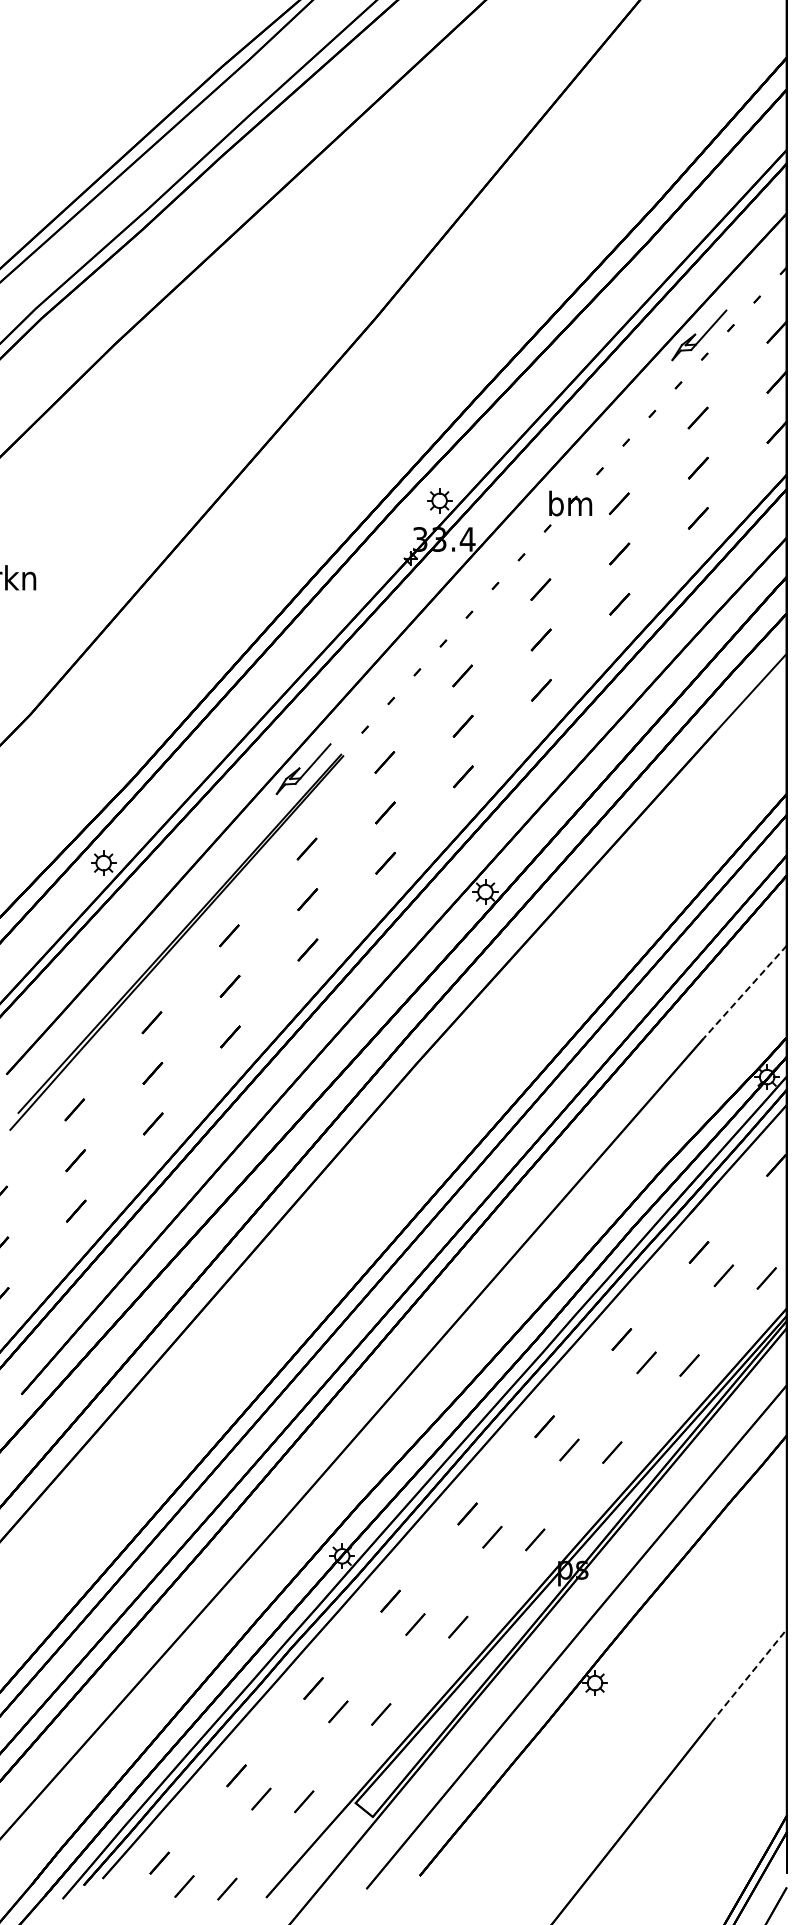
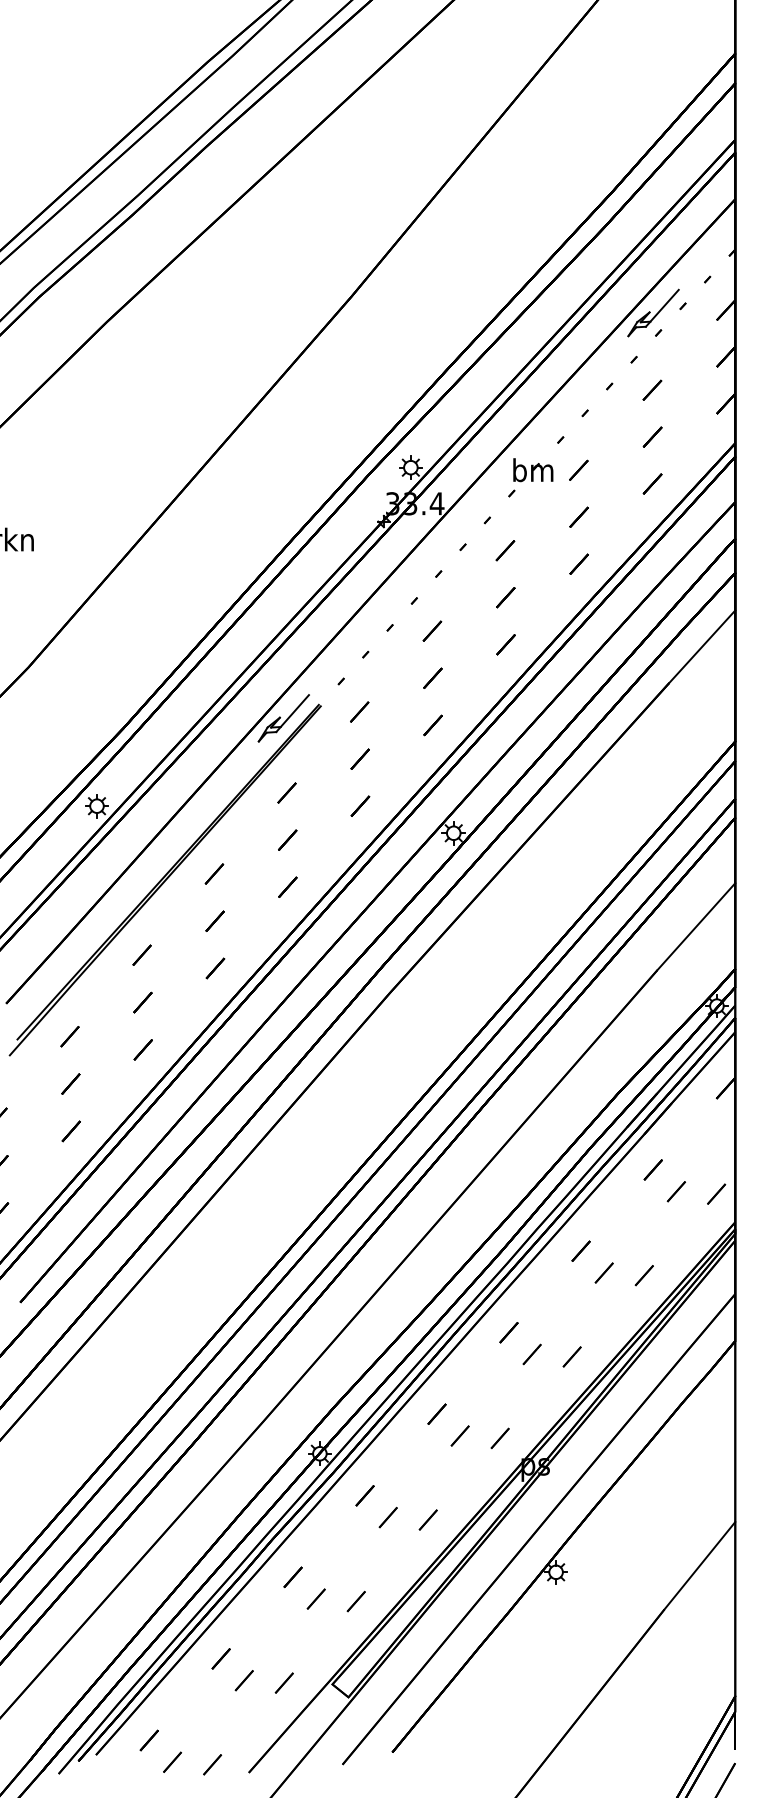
line: (744, 992) -> (695, 927), dashed -> solid
line: (749, 1675) -> (700, 1565), dashed -> solid

